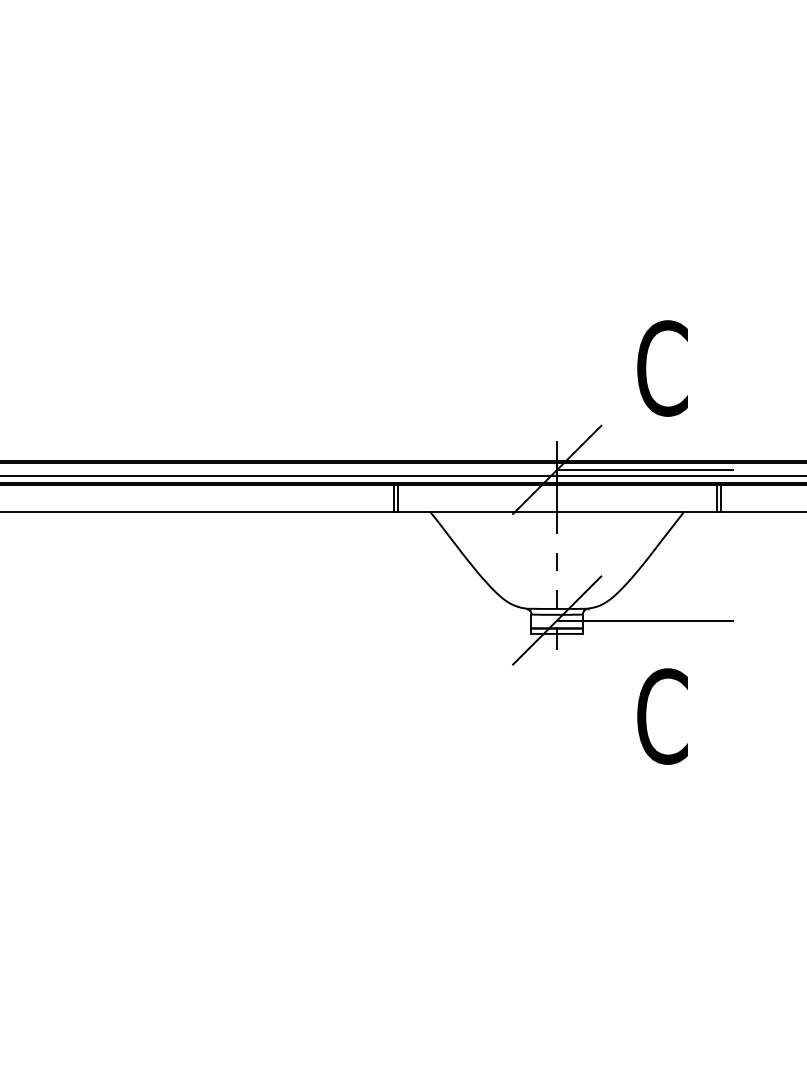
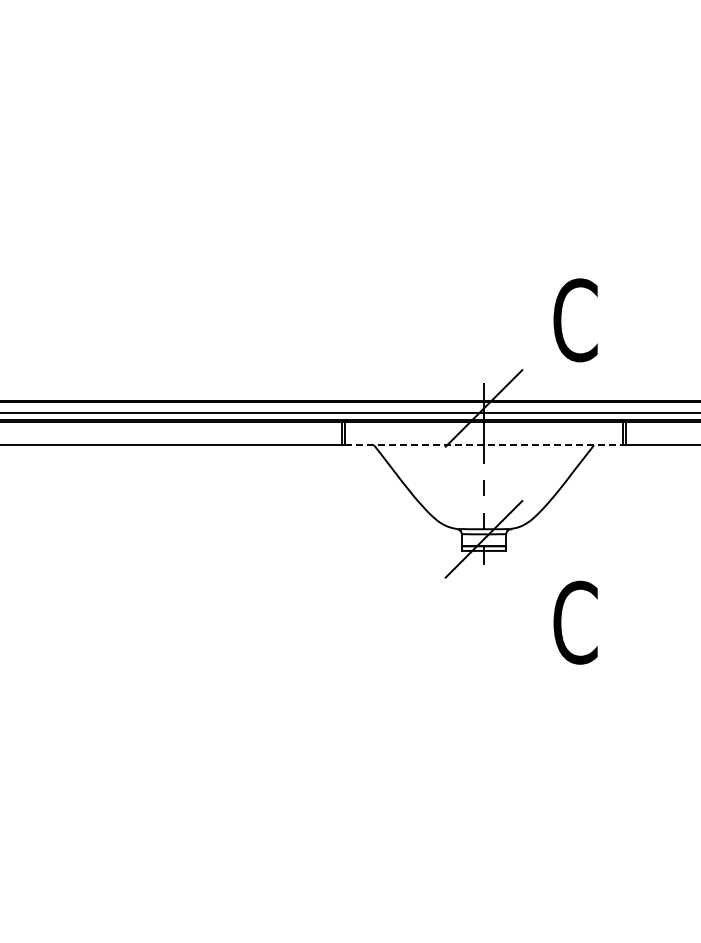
line: (645, 469) -> (560, 408), removed
line: (557, 512) -> (484, 445), solid -> dashed
line: (645, 620) -> (560, 539), removed

